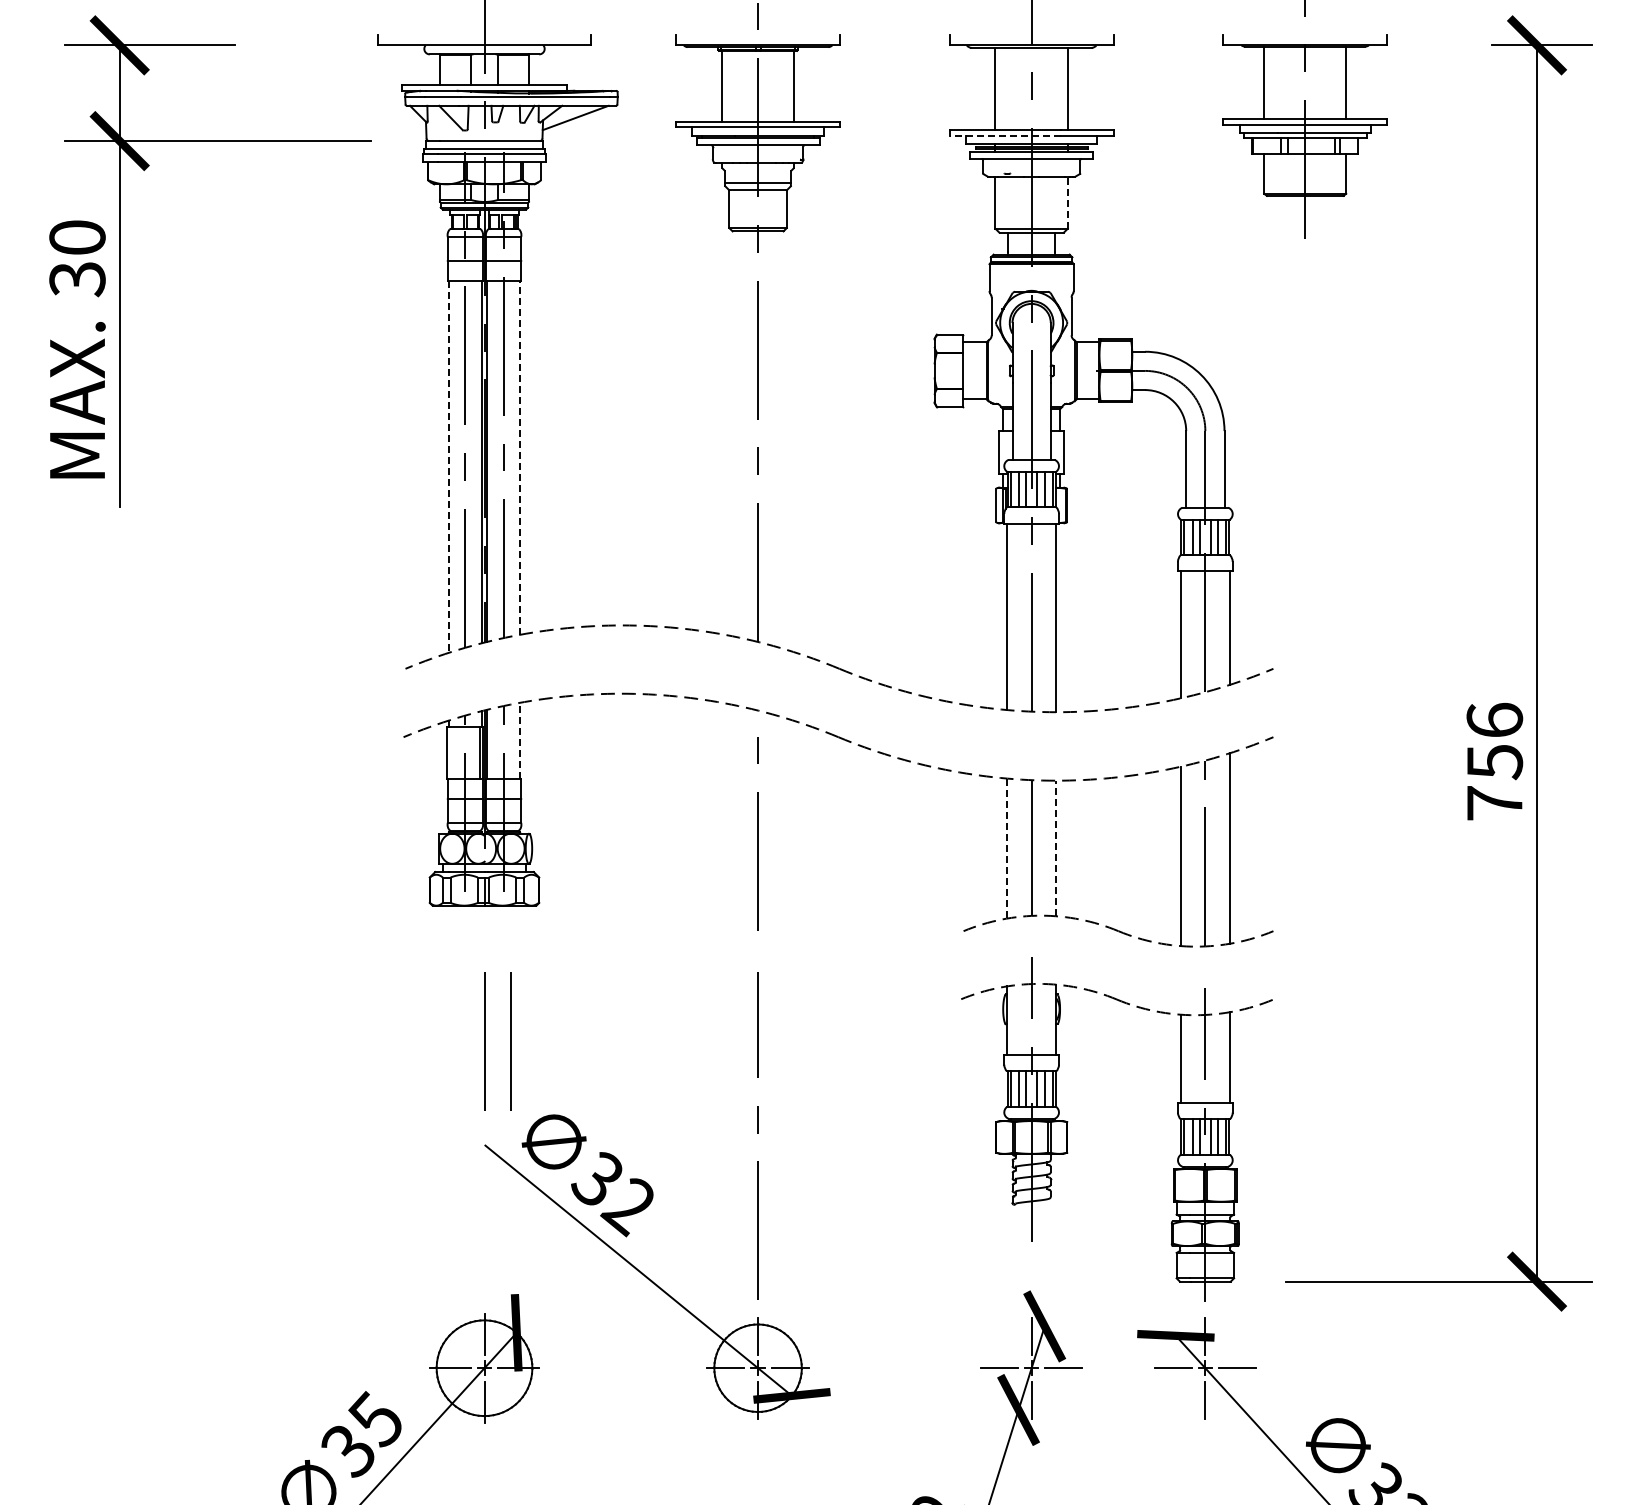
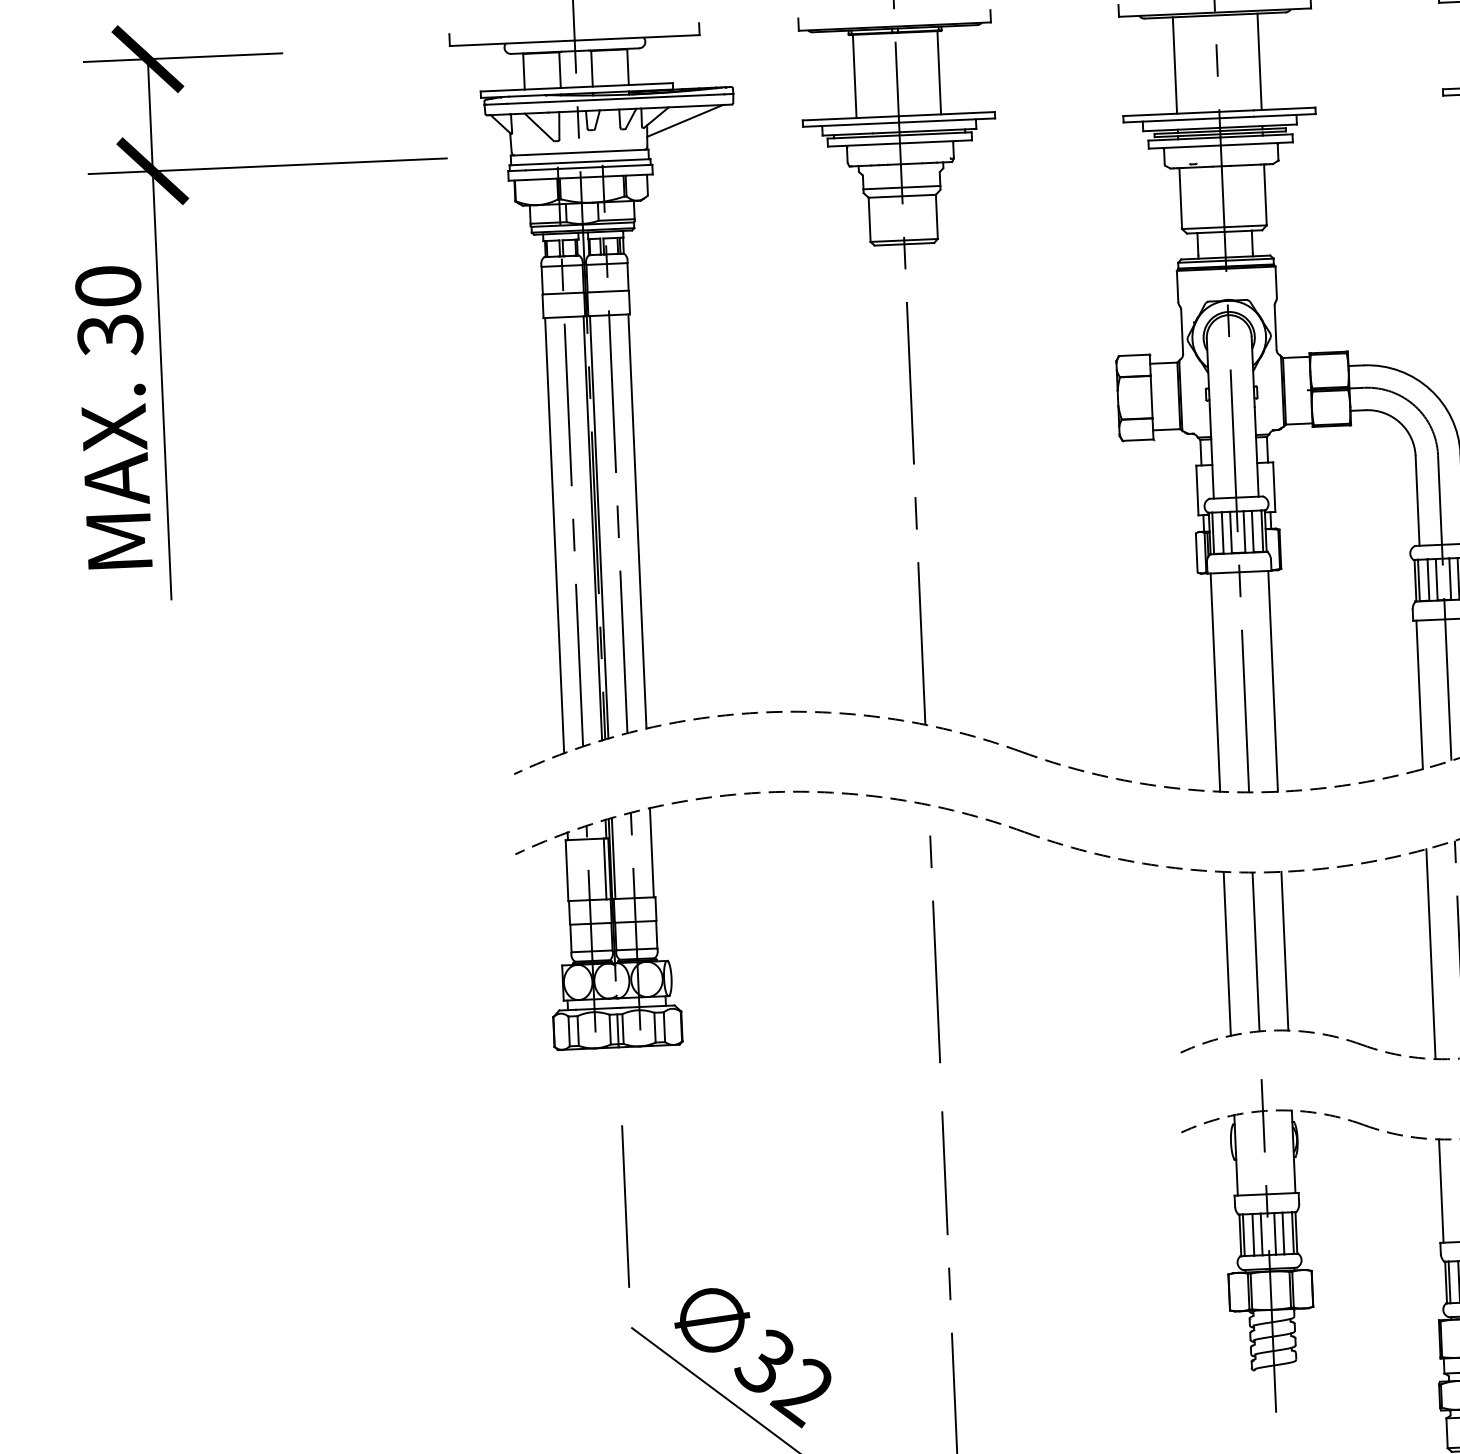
line: (1005, 135) -> (1189, 119), dashed -> solid
line: (1067, 202) -> (1265, 194), dashed -> solid
line: (520, 457) -> (637, 521), dashed -> solid
line: (448, 466) -> (554, 535), dashed -> solid
line: (520, 740) -> (652, 852), dashed -> solid
line: (1007, 848) -> (1227, 953), dashed -> solid
line: (1056, 848) -> (1285, 951), dashed -> solid
line: (510, 1041) -> (656, 1205), removed

